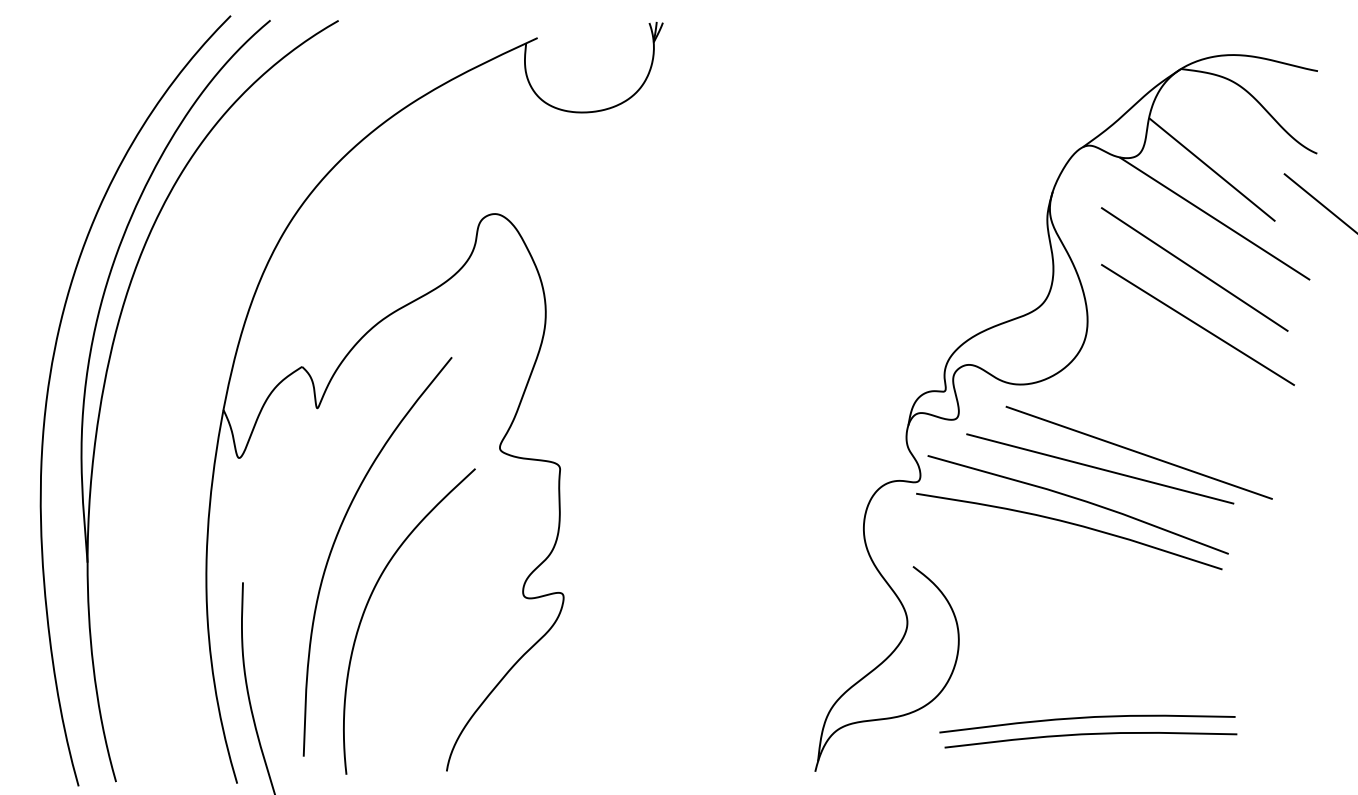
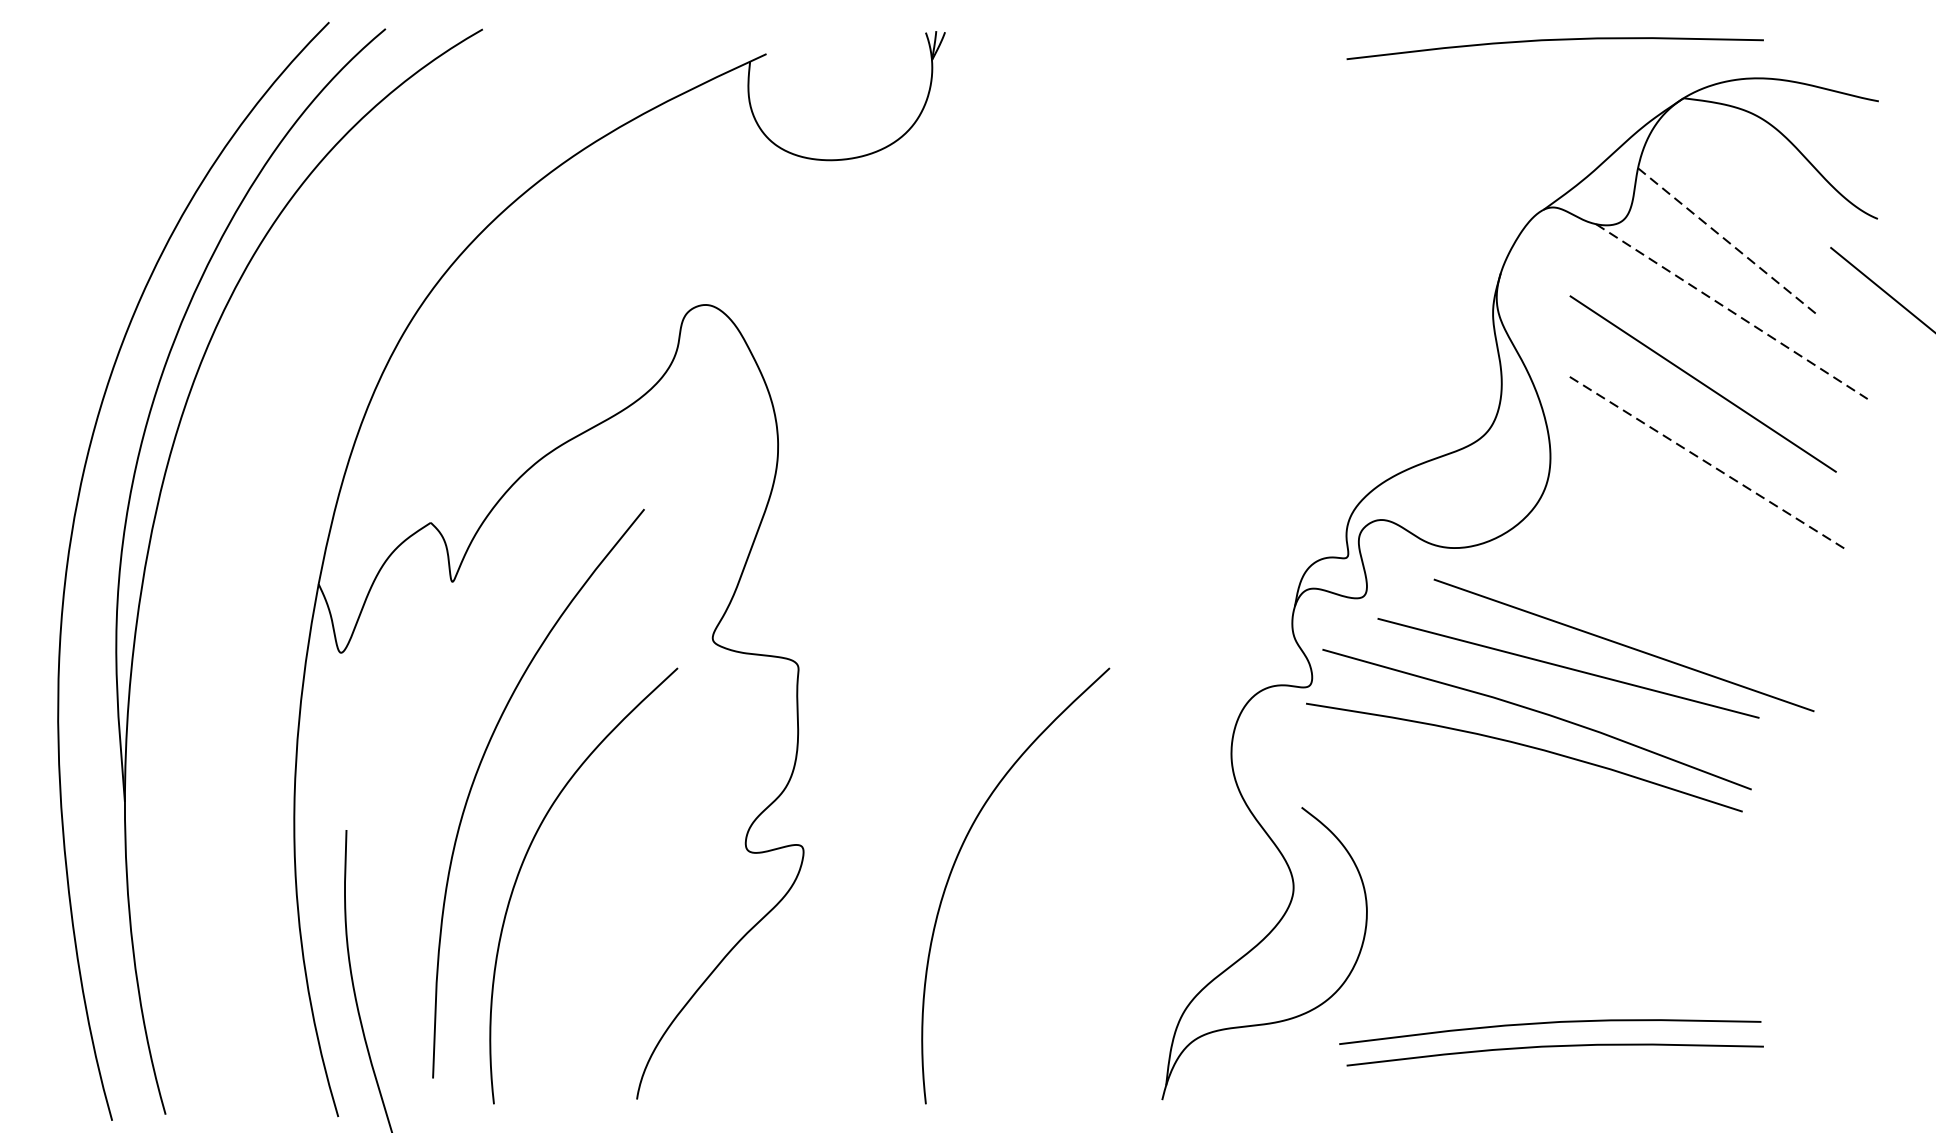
curve: (1090, 28) -> (1554, 40), added
line: (1212, 169) -> (1728, 241), solid -> dashed
line: (1215, 218) -> (1732, 311), solid -> dashed
line: (1198, 325) -> (1708, 463), solid -> dashed
curve: (670, 606) -> (955, 864), added

